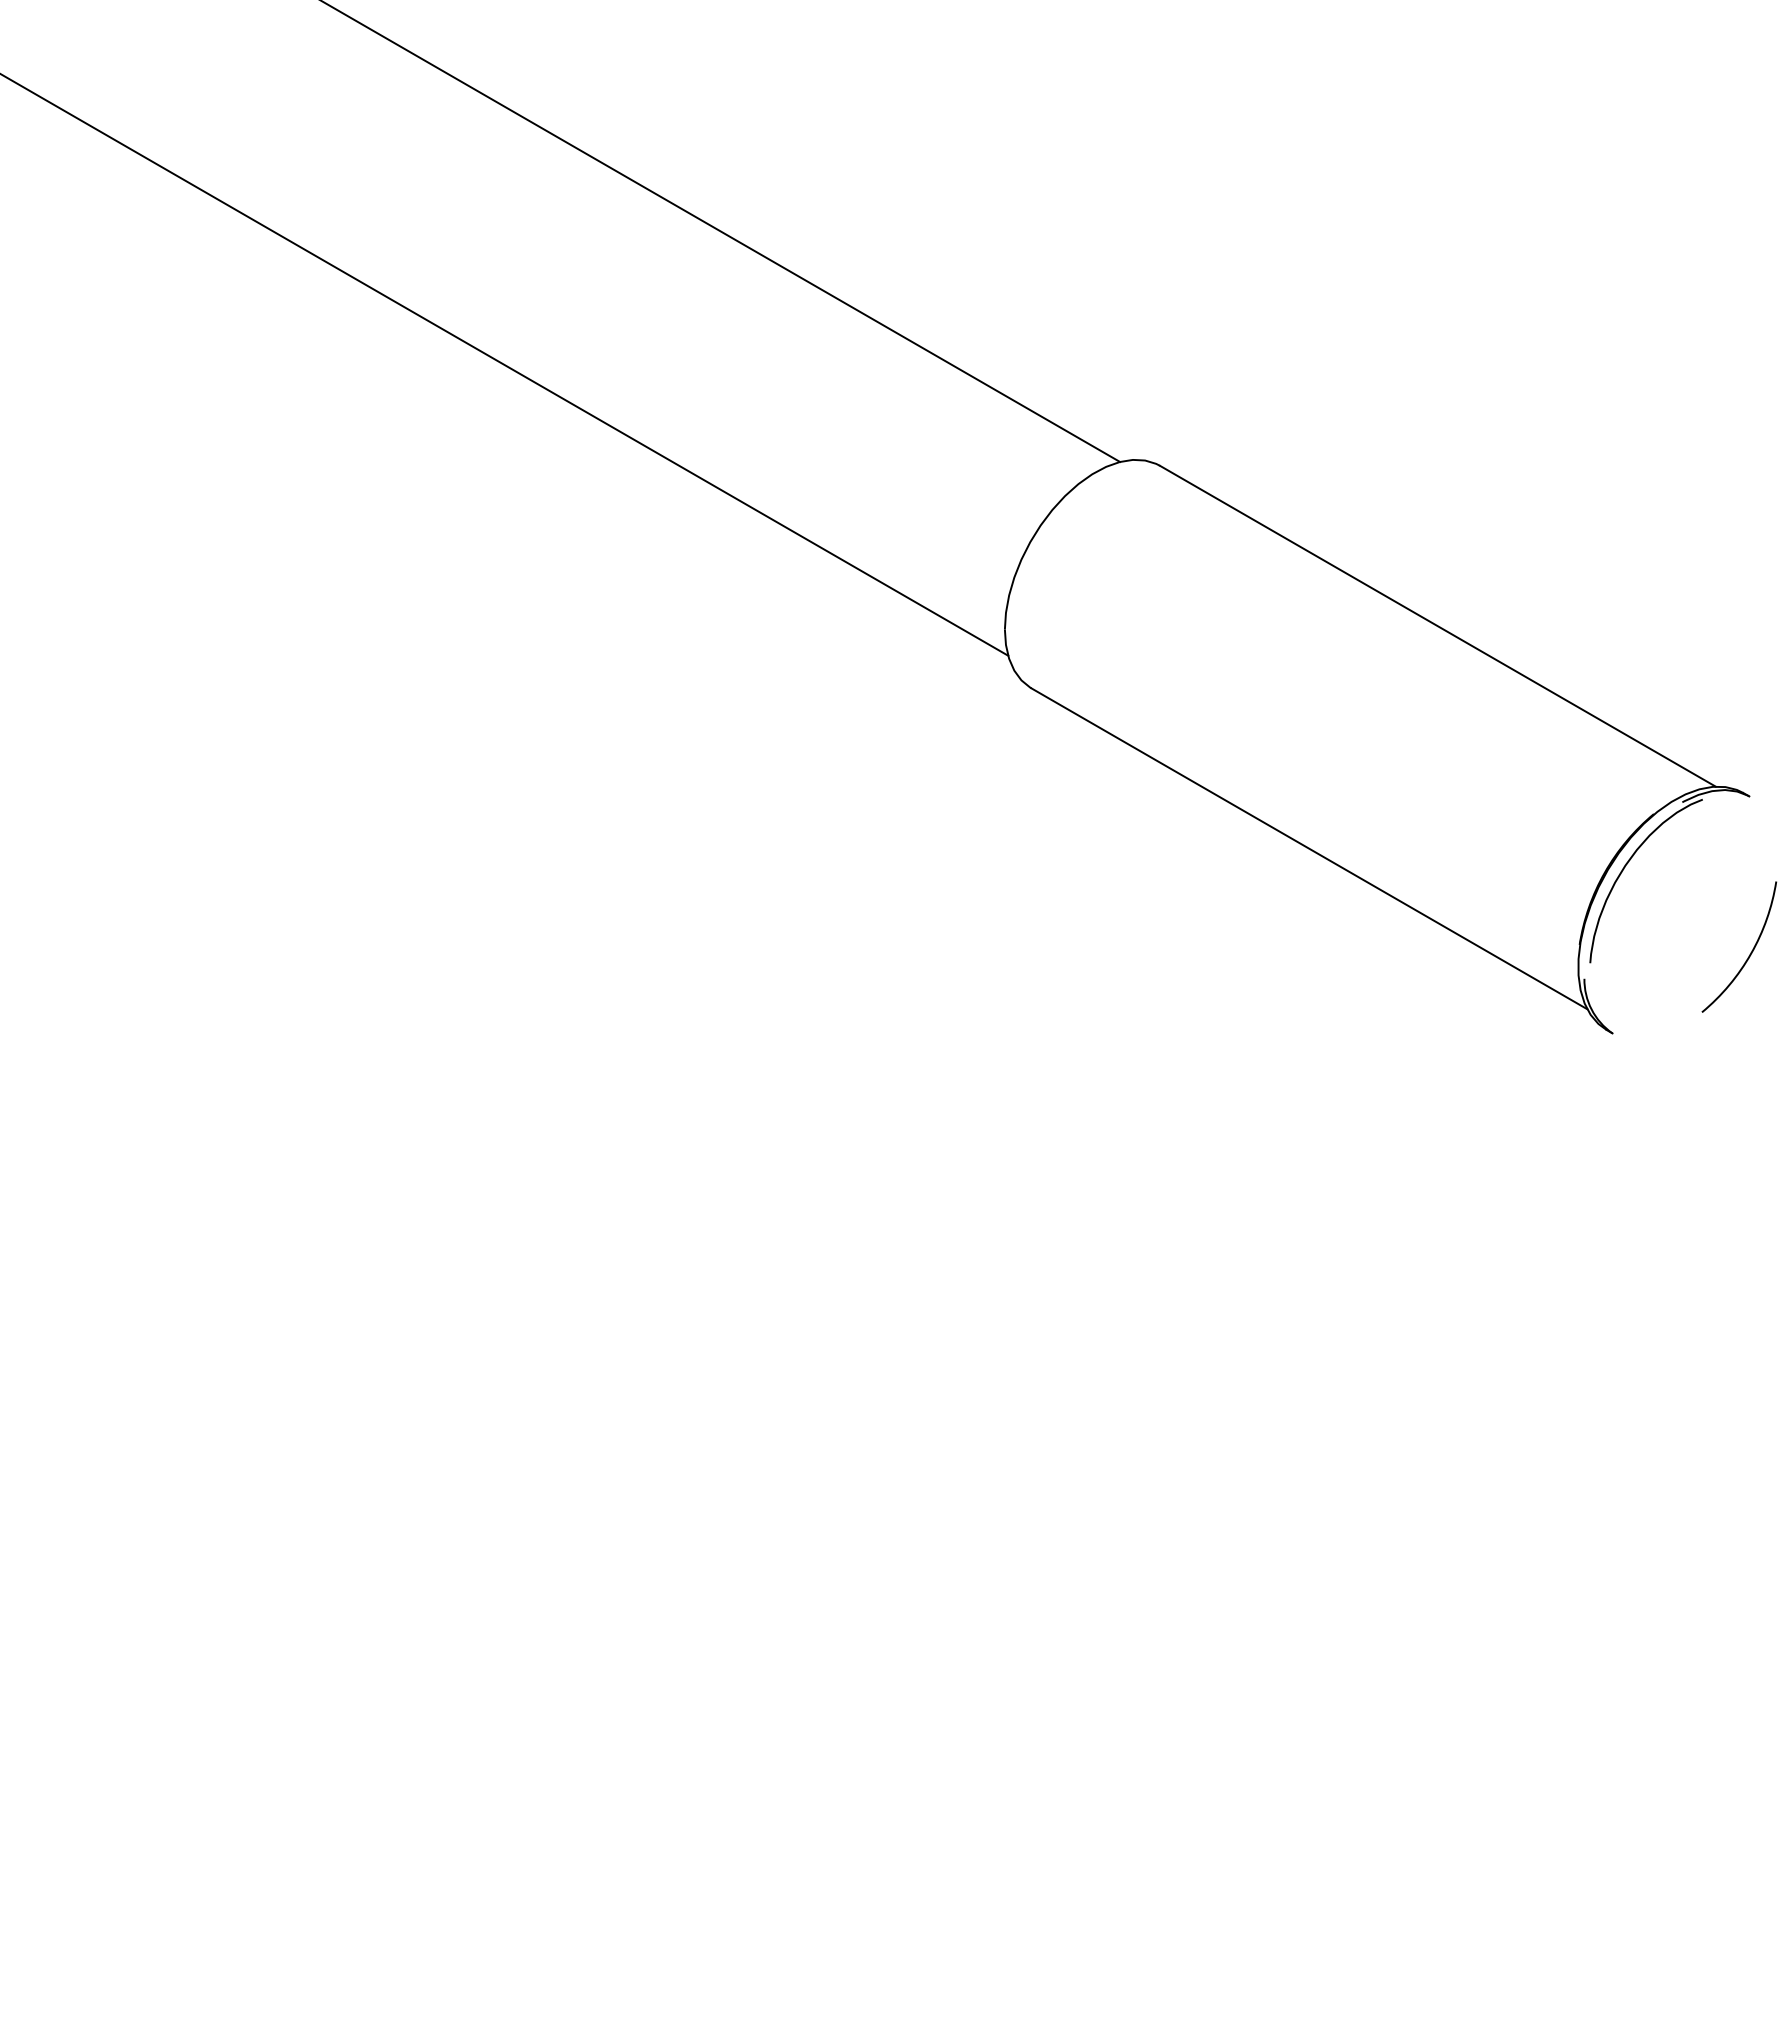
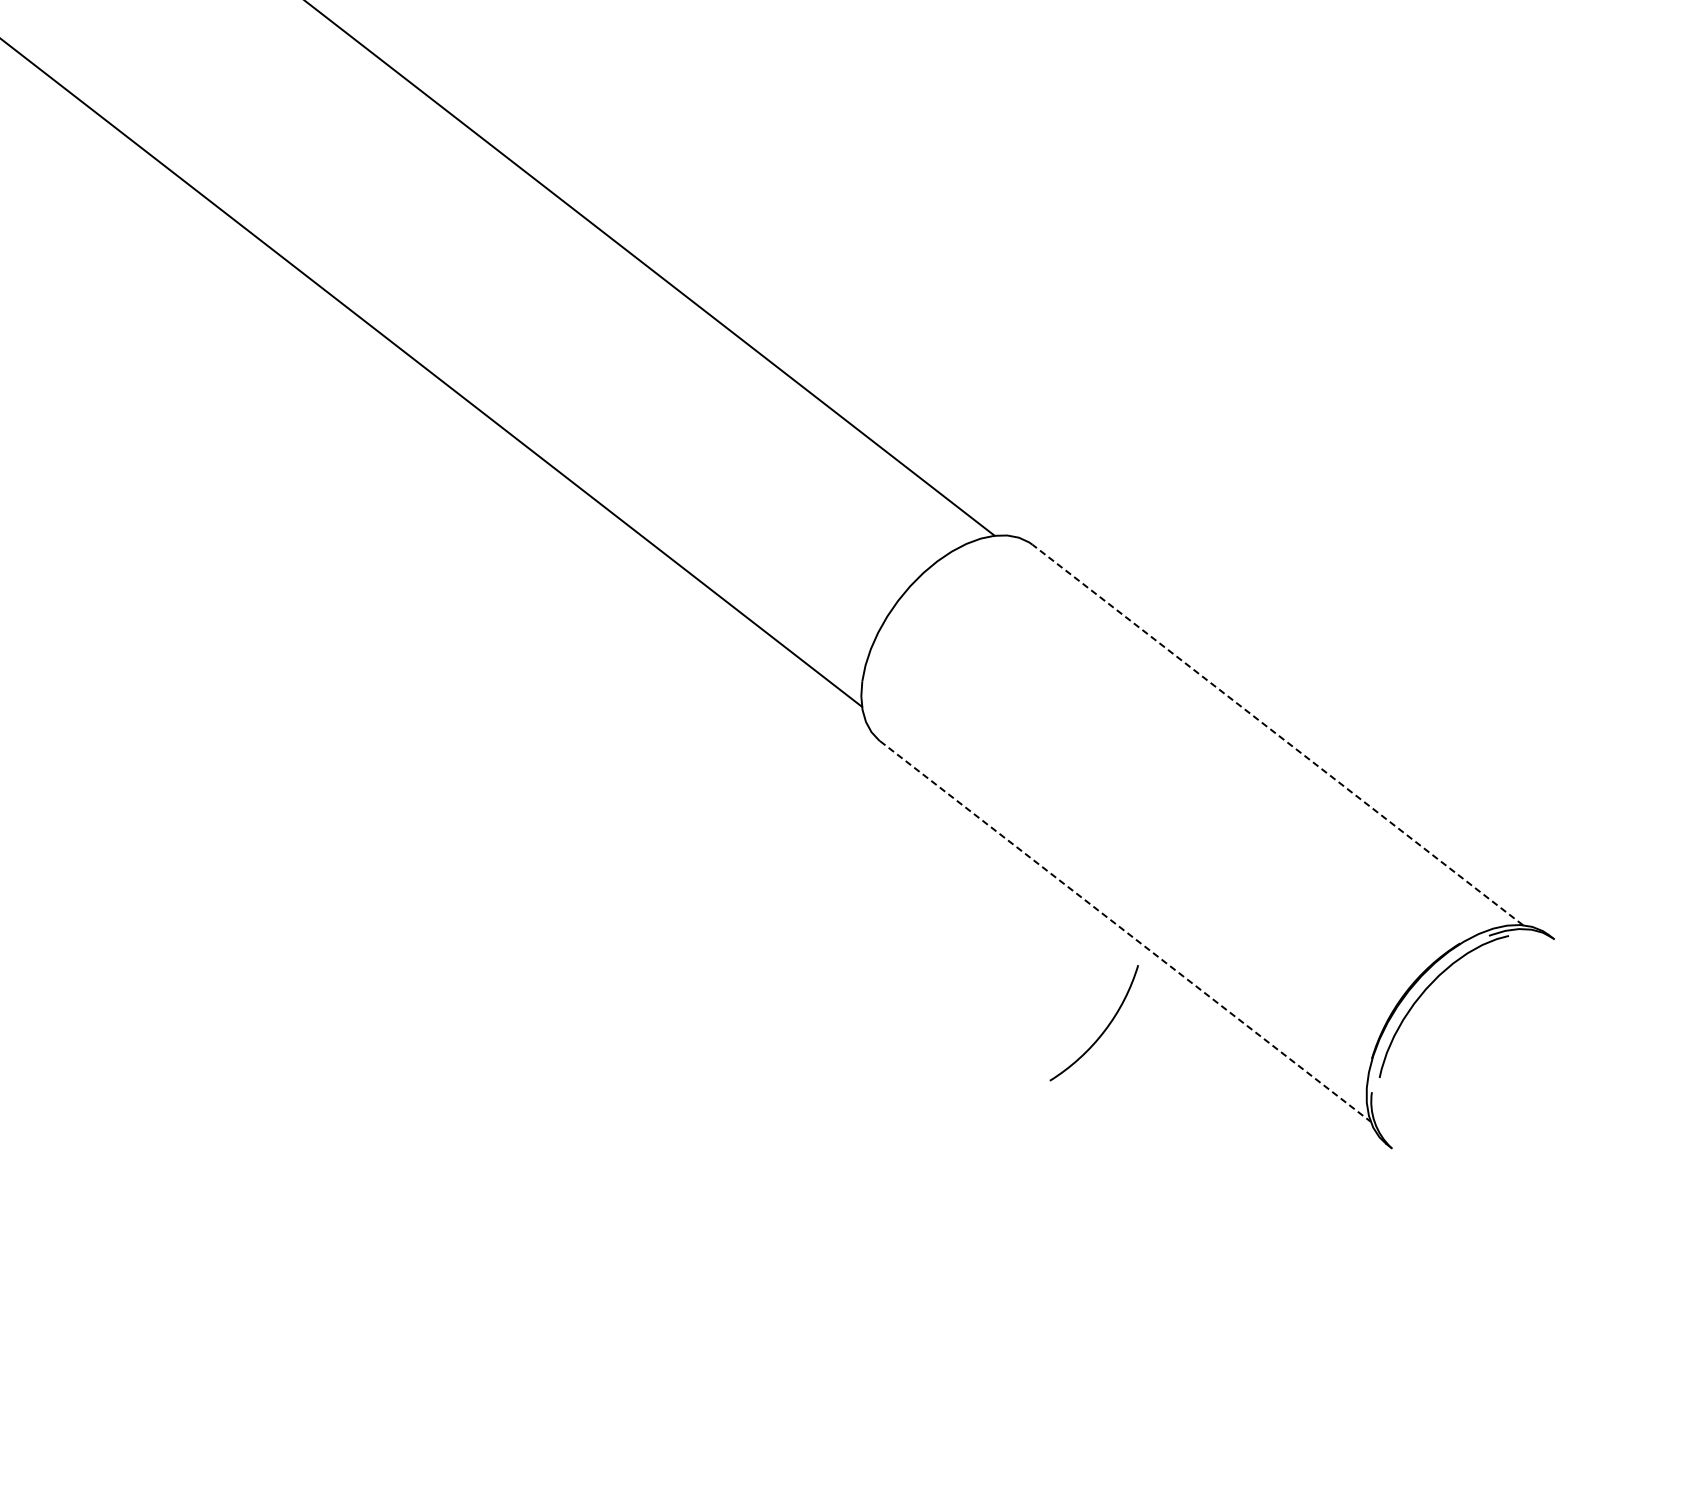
line: (1437, 626) -> (1277, 735), solid -> dashed
line: (1309, 848) -> (1125, 931), solid -> dashed
arc: (1750, 952) -> (1104, 1029), moved

